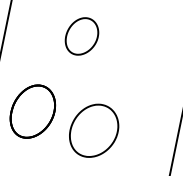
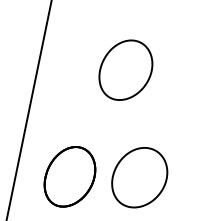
part: (81, 35) -> (125, 69), size x1.43
part: (32, 111) -> (69, 176), moved

